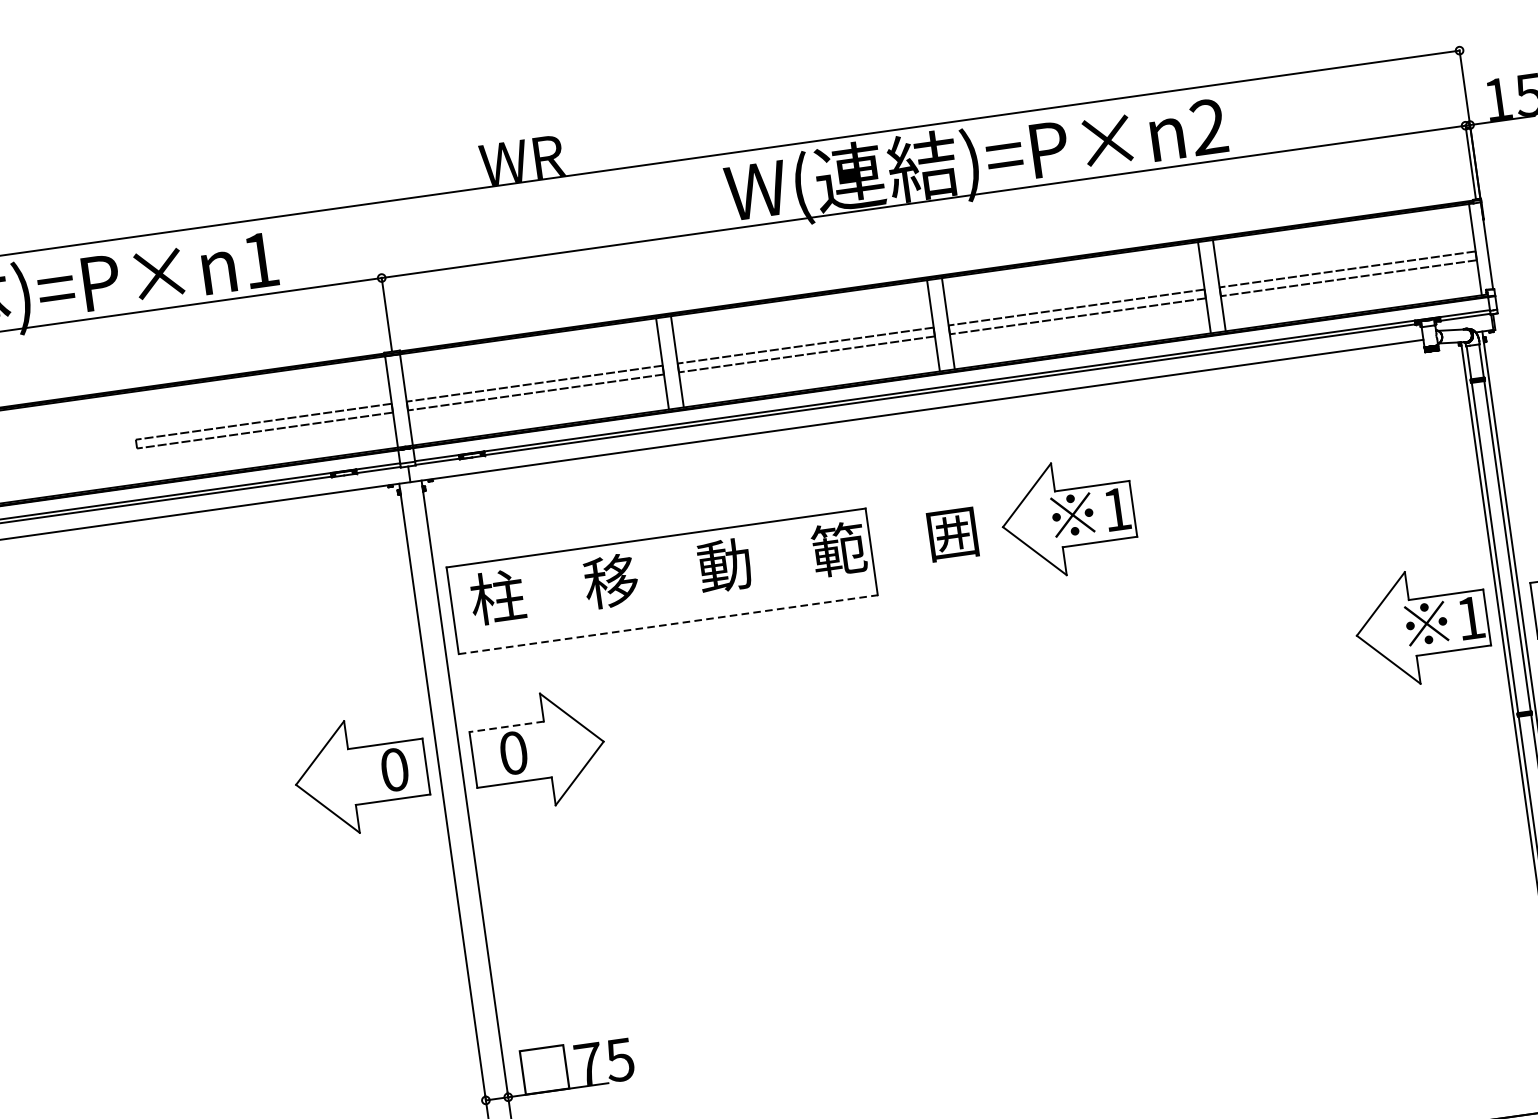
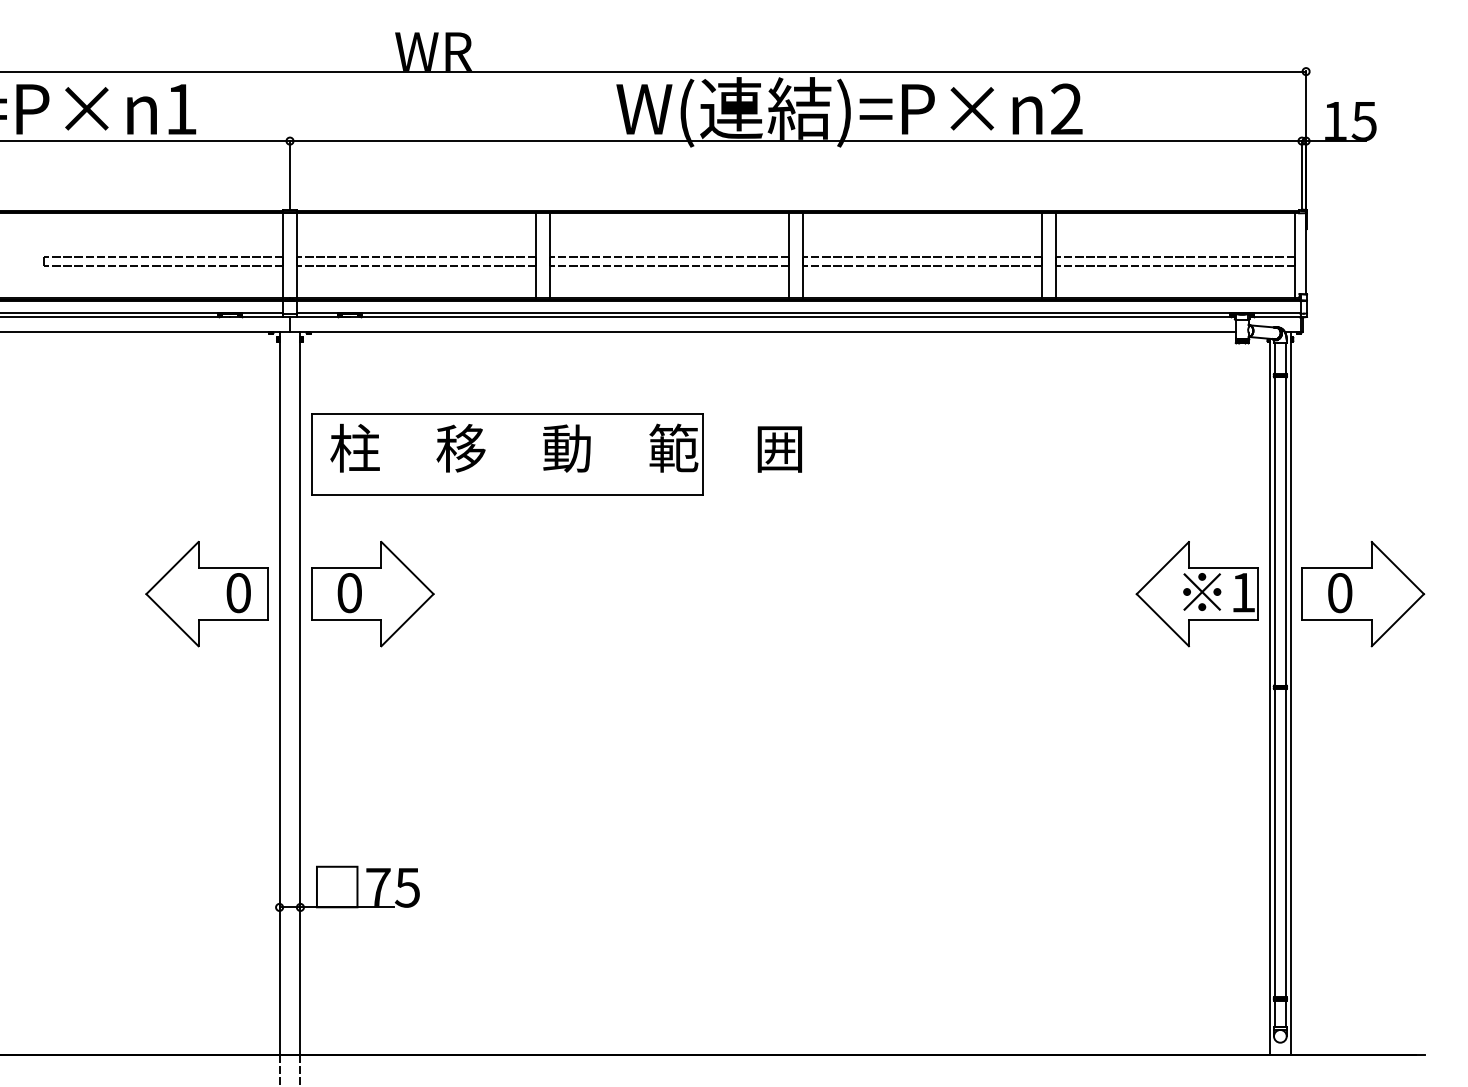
part: (1067, 518) -> (886, 449), removed
line: (668, 624) -> (507, 495), dashed -> solid
line: (506, 727) -> (346, 568), dashed -> solid

